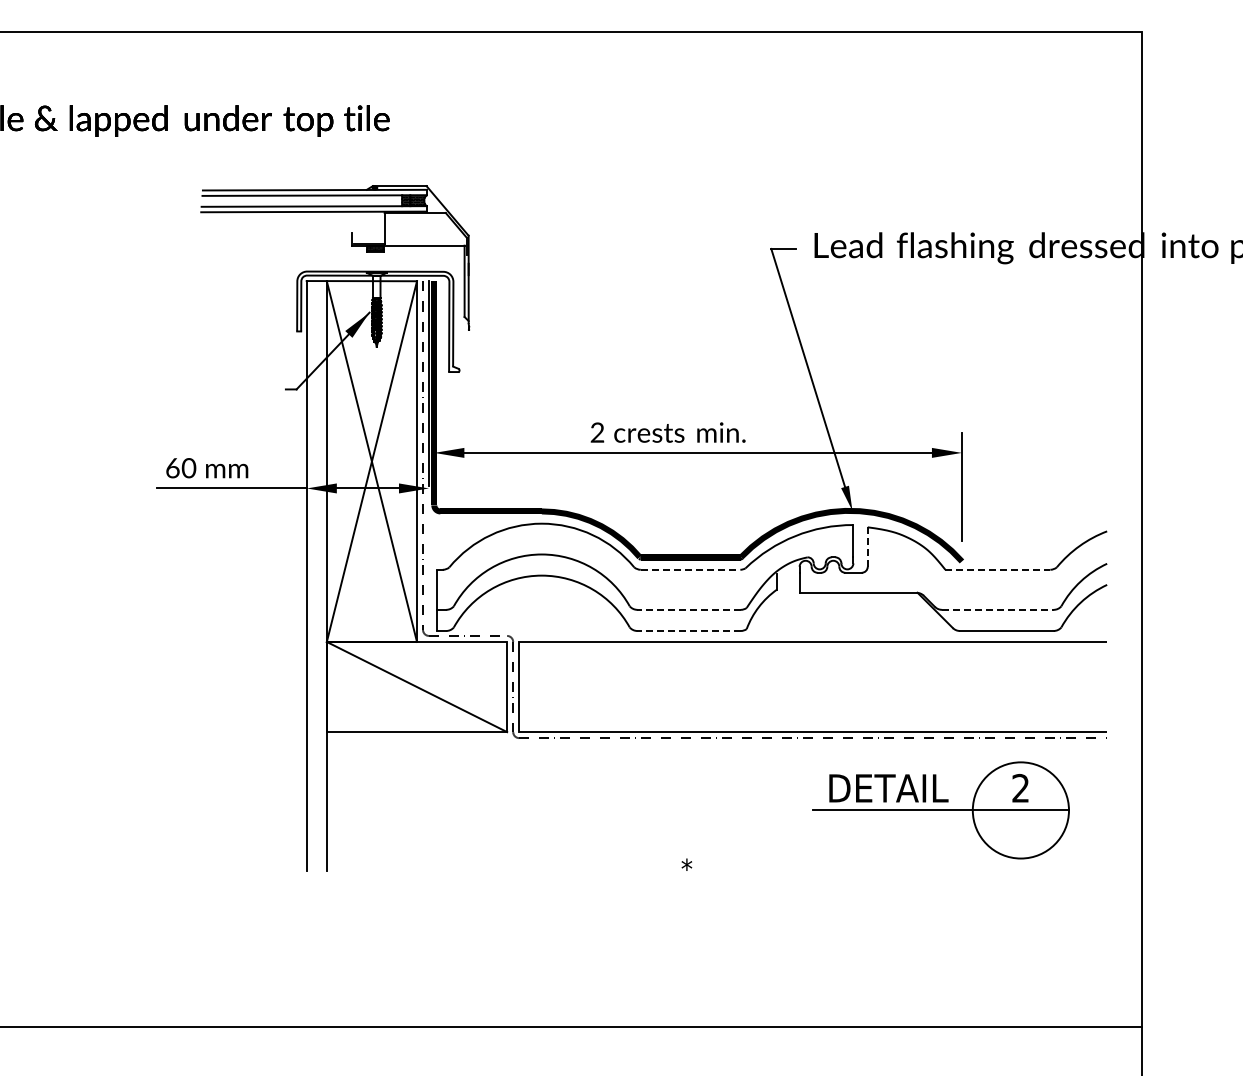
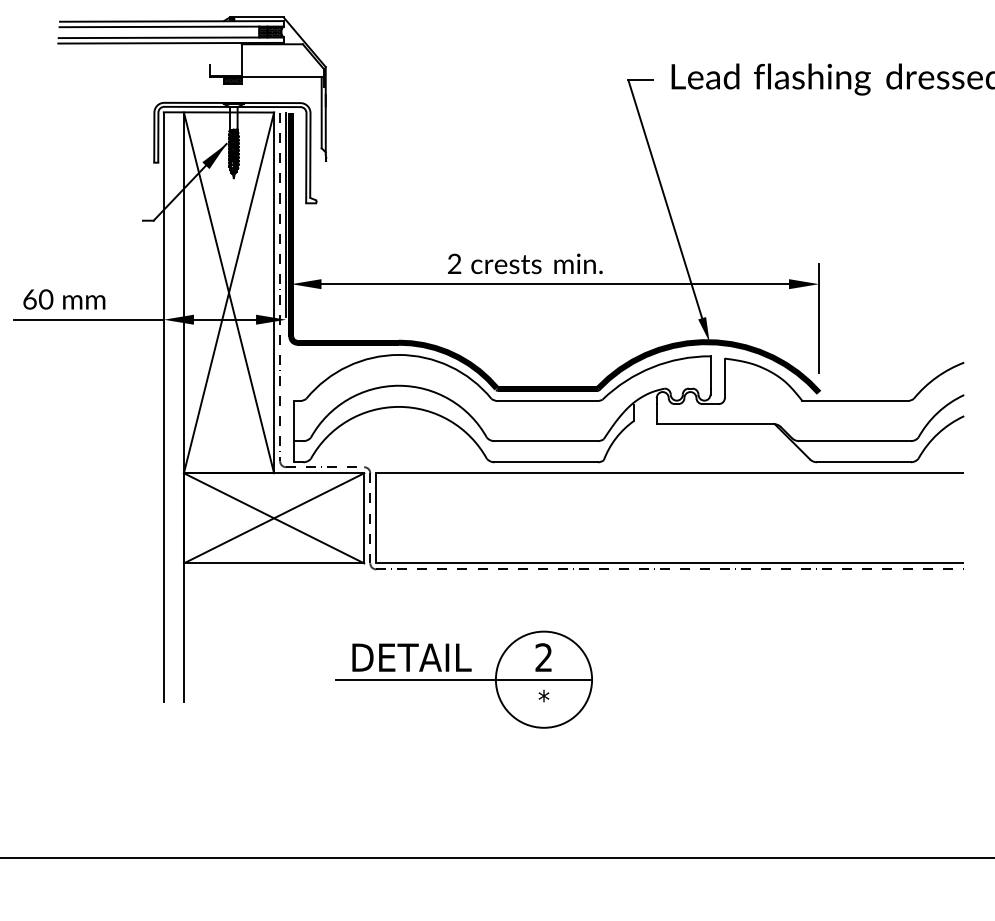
line: (867, 547) -> (724, 378), dashed -> solid
line: (690, 569) -> (547, 400), dashed -> solid
line: (998, 569) -> (855, 400), dashed -> solid
line: (689, 609) -> (546, 440), dashed -> solid
line: (997, 609) -> (854, 440), dashed -> solid
line: (689, 631) -> (546, 462), dashed -> solid
line: (416, 686) -> (273, 517), added
part: (940, 810) -> (463, 679), moved

